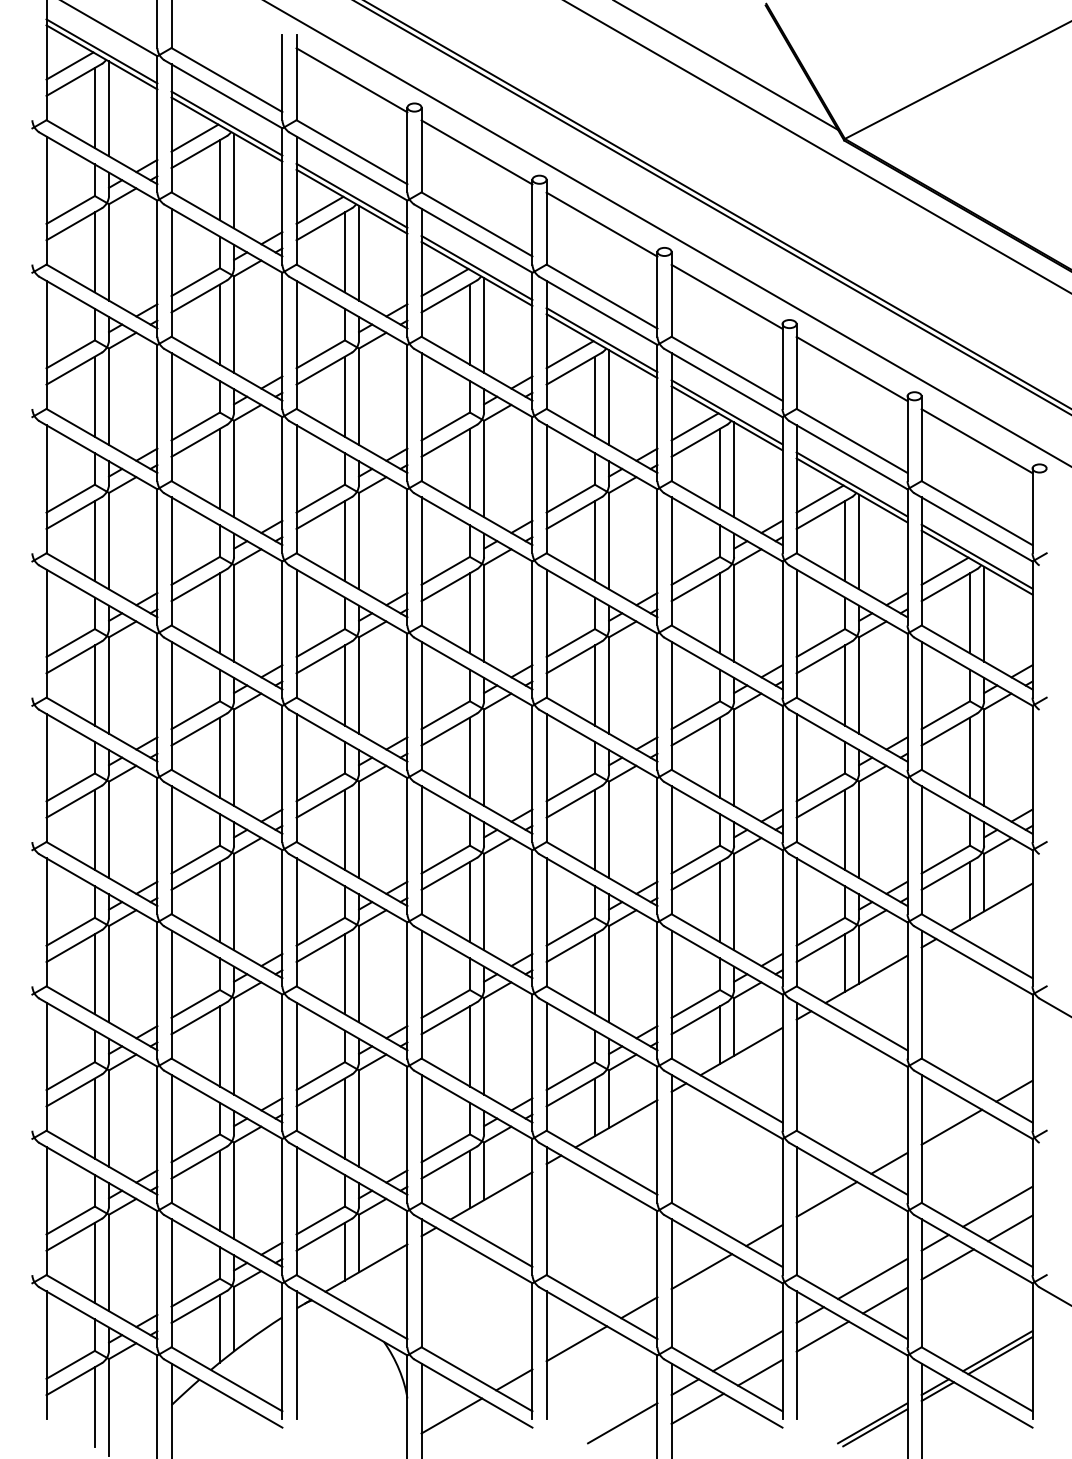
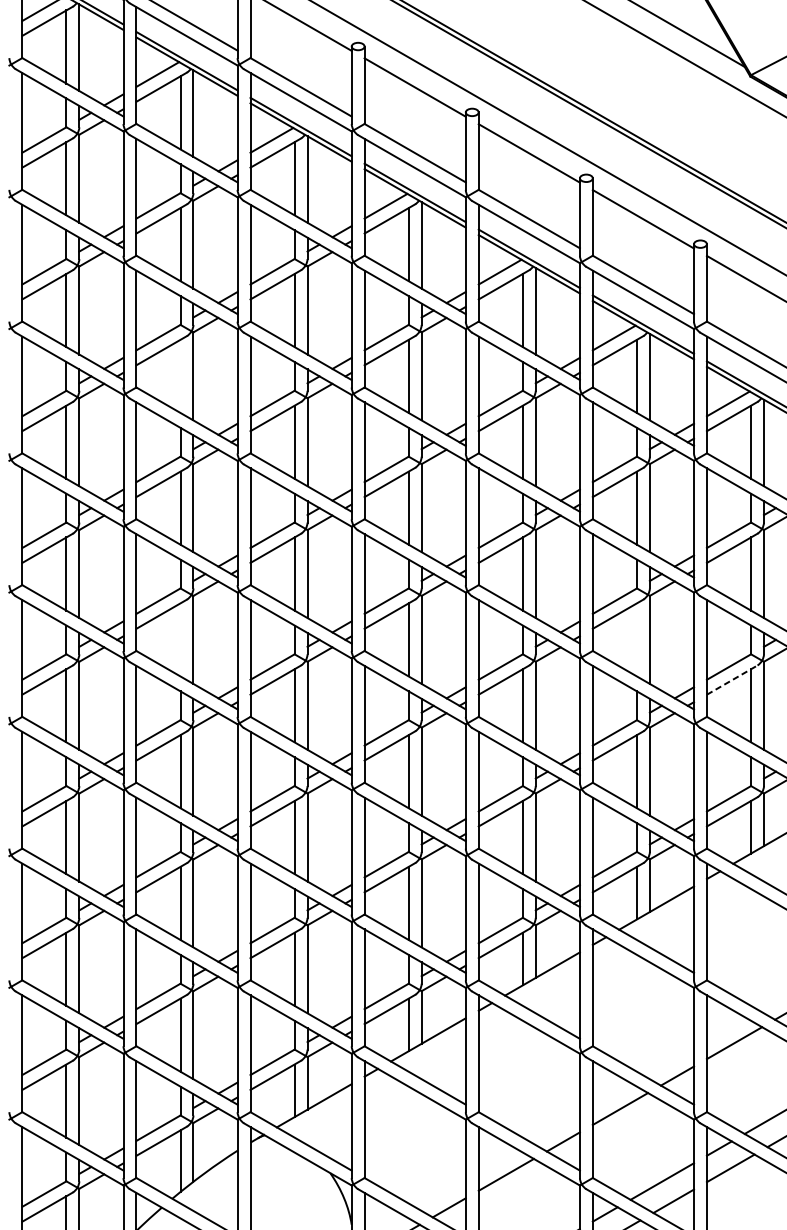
line: (219, 468) -> (180, 375), removed
line: (219, 757) -> (180, 639), removed
line: (719, 757) -> (636, 639), removed
line: (824, 801) -> (732, 679), solid -> dashed

